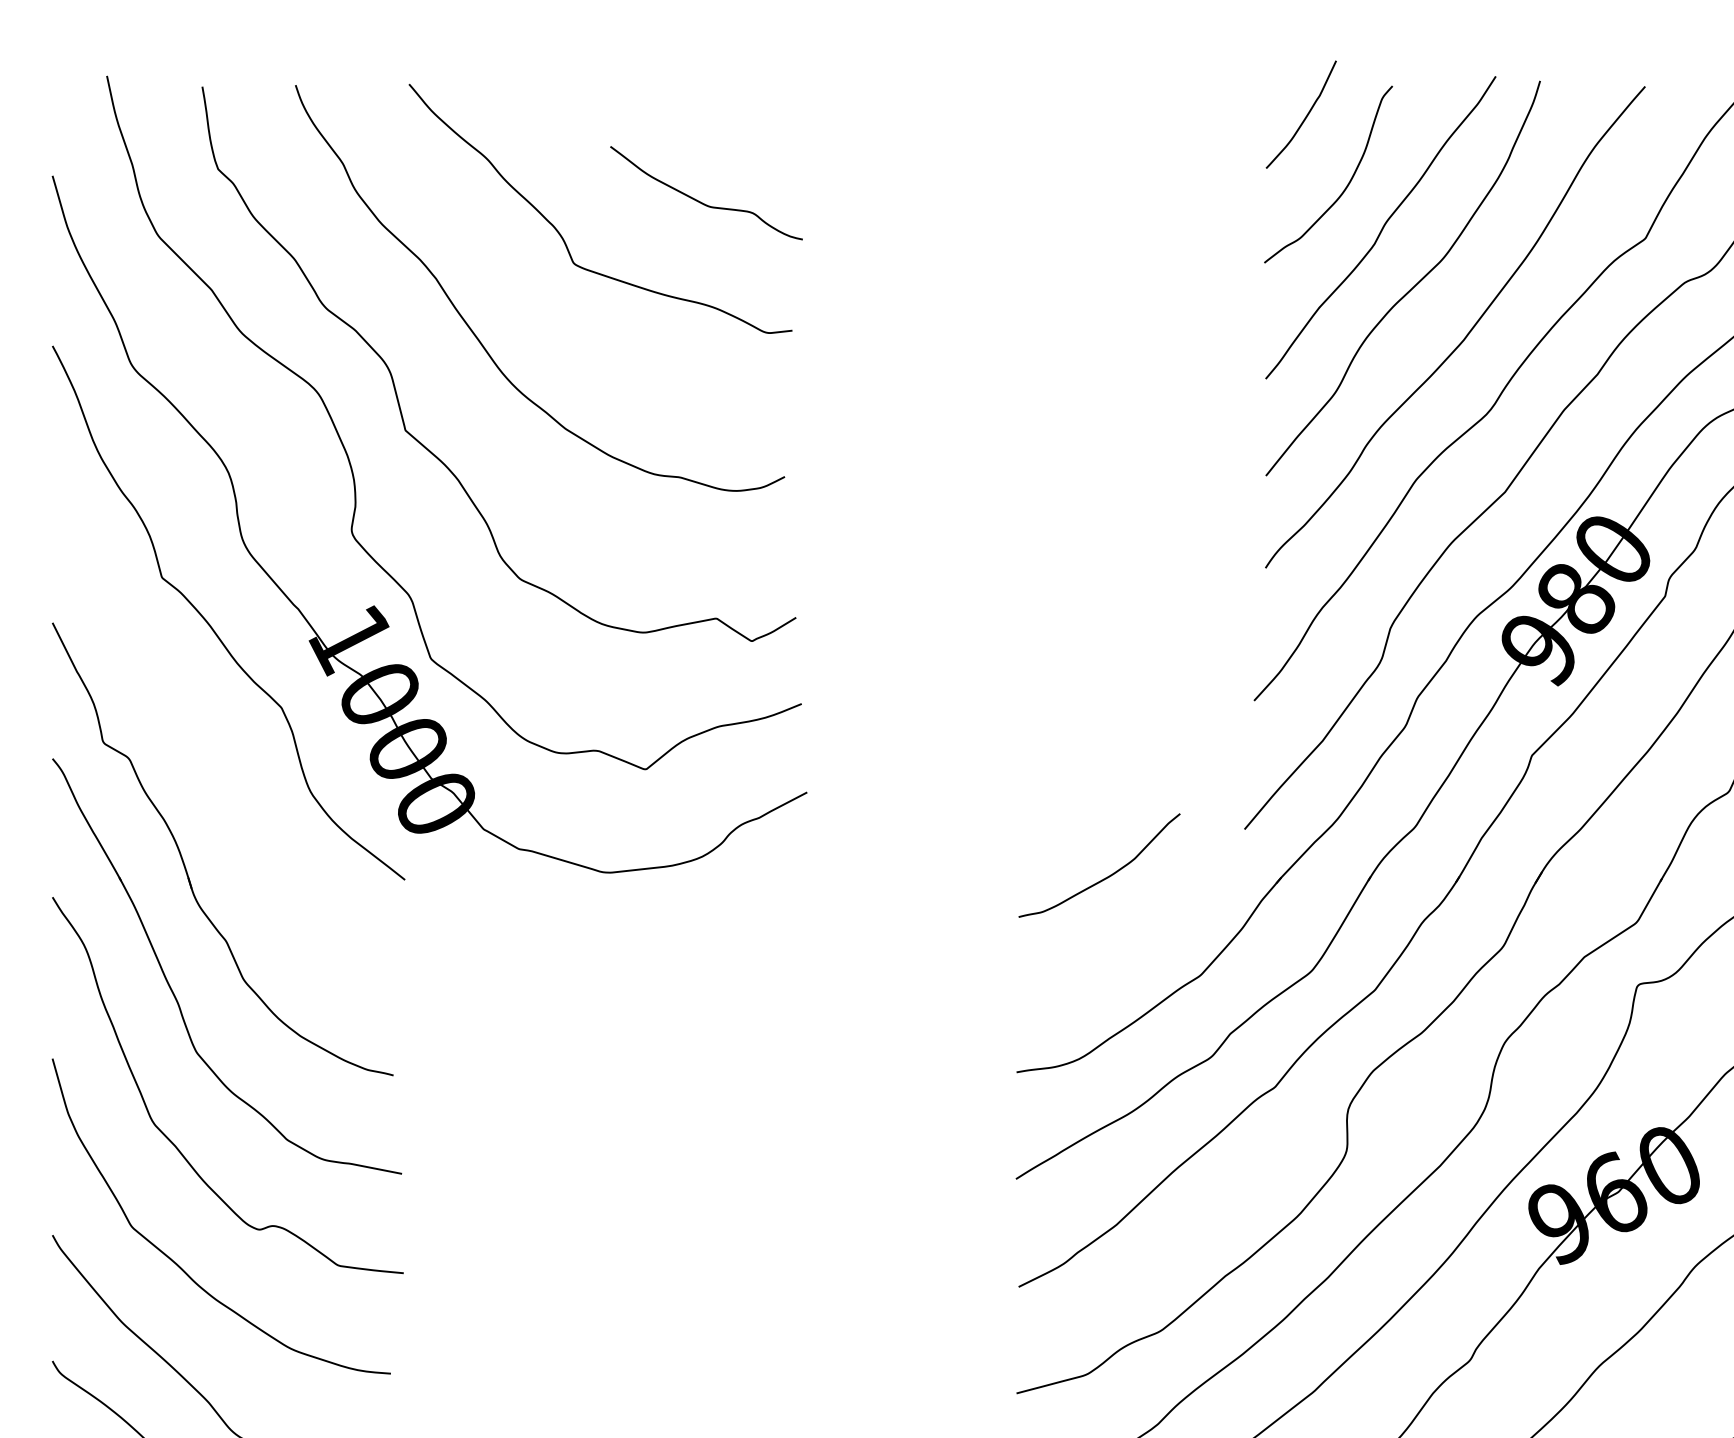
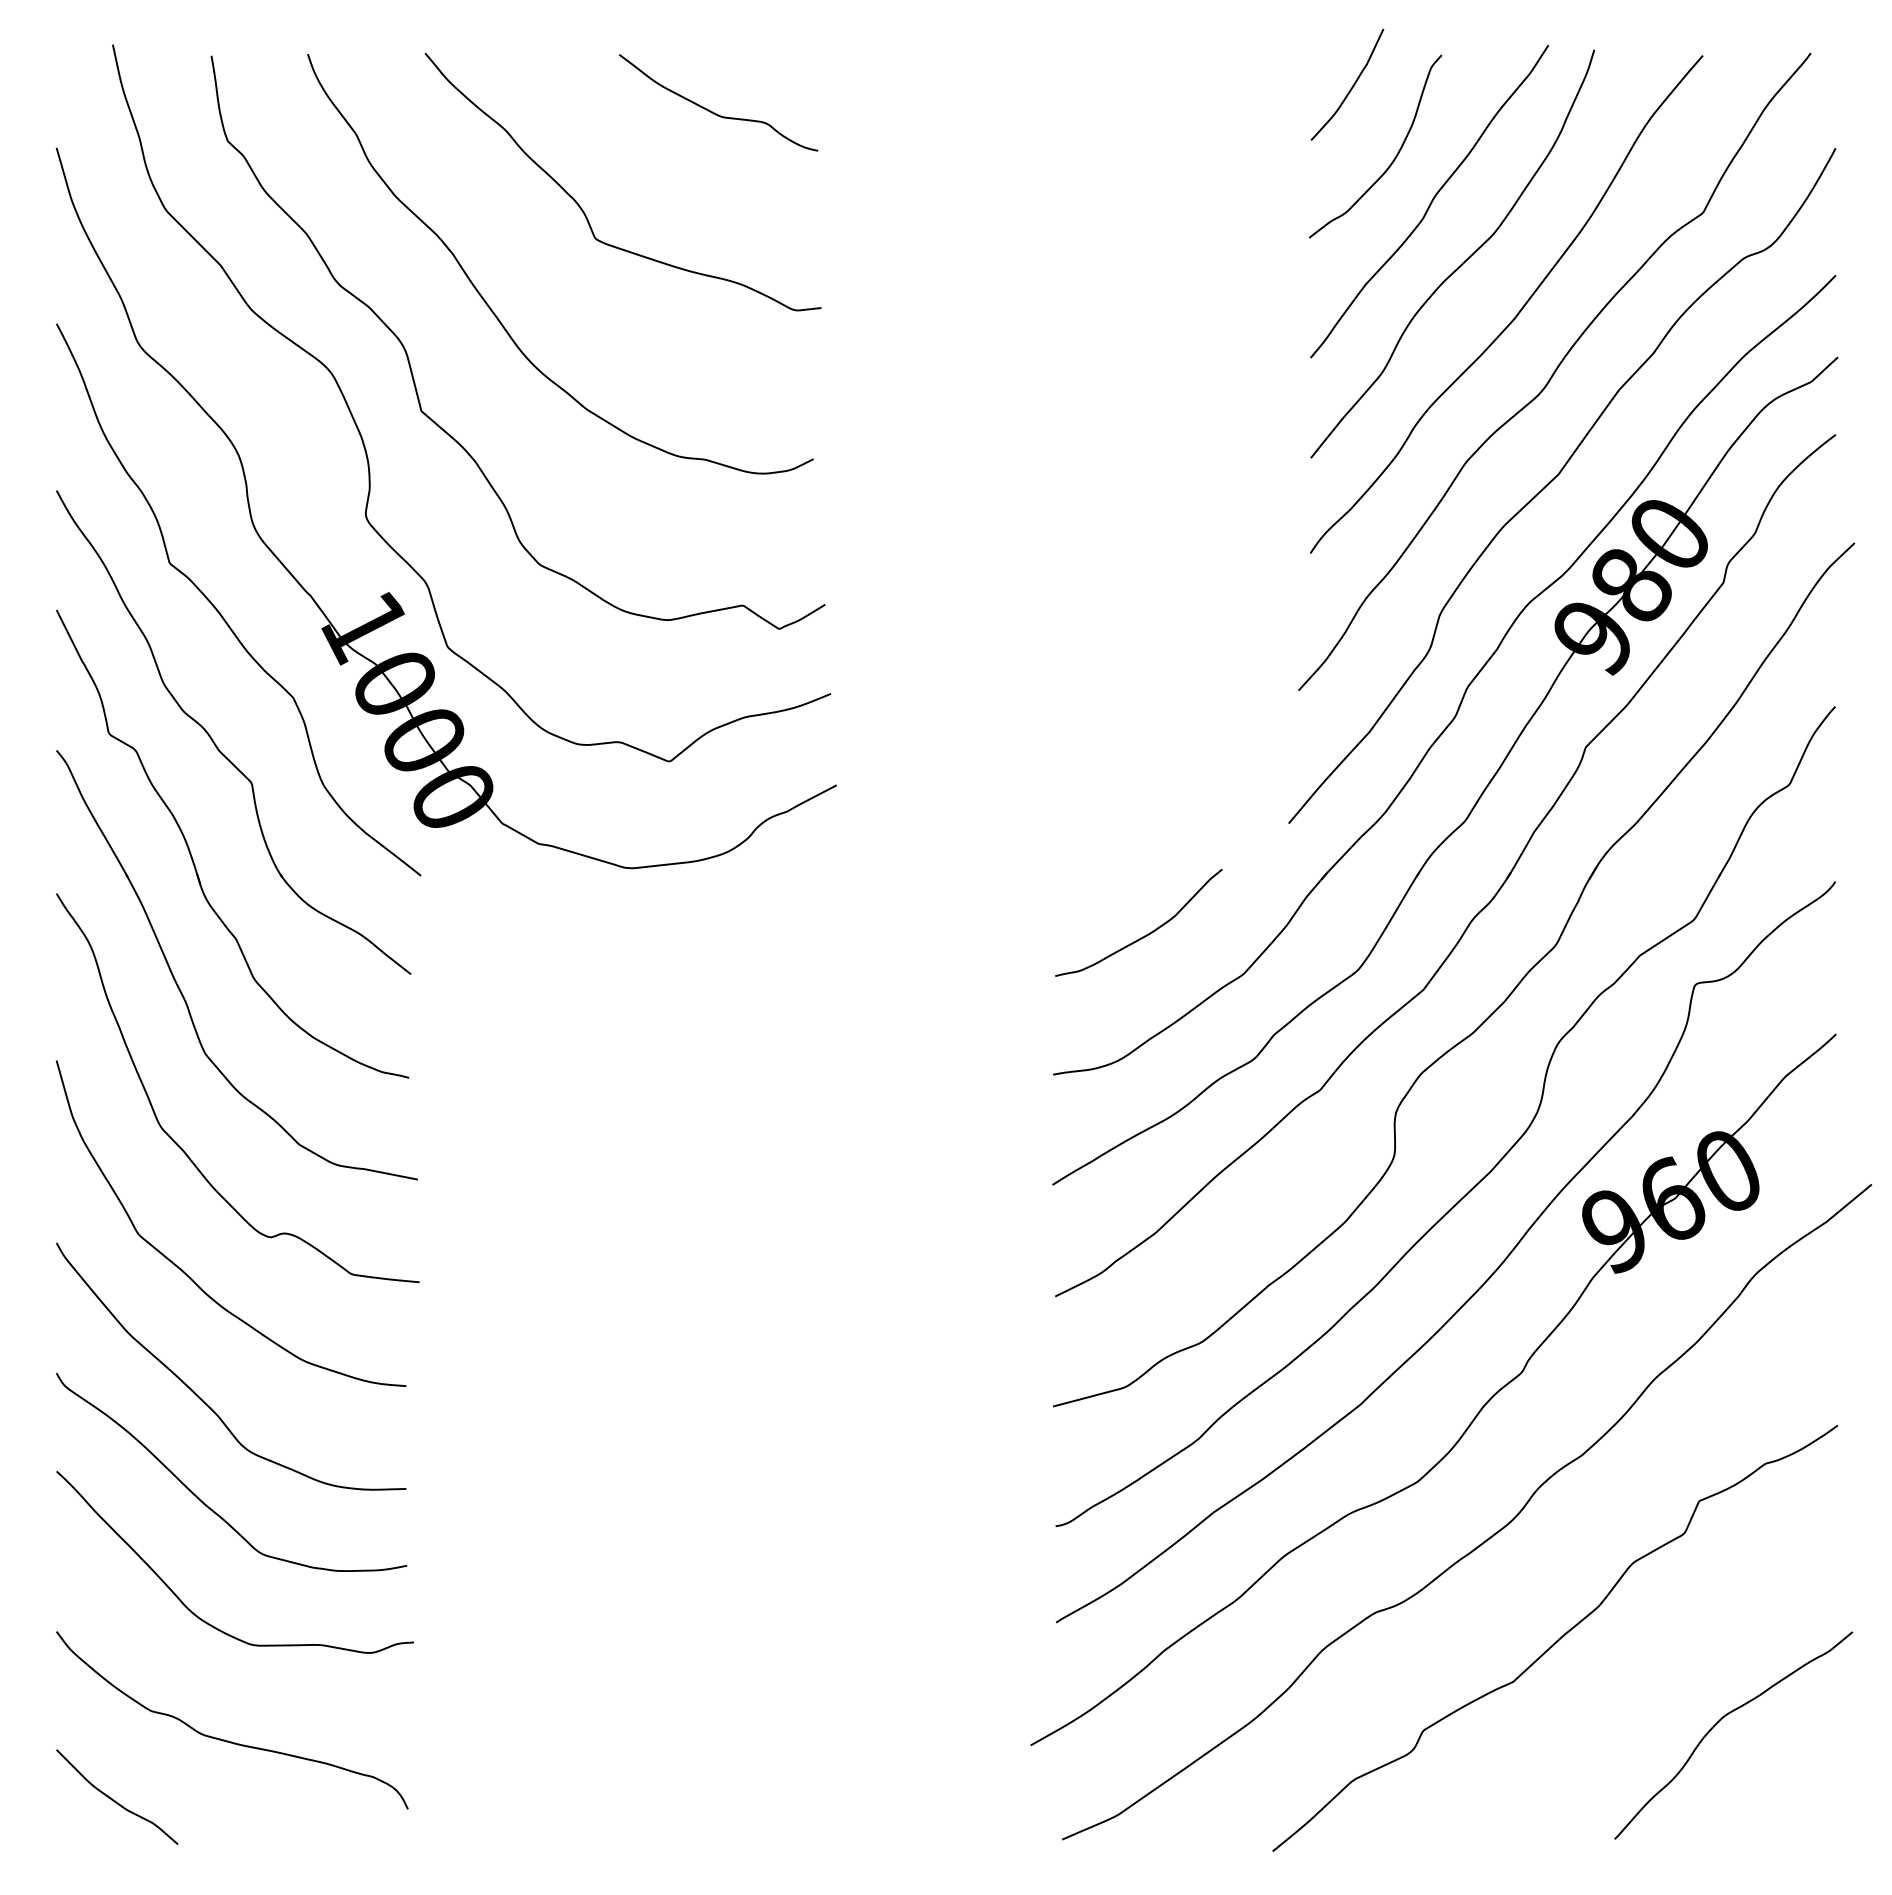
curve: (702, 202) -> (714, 112), moved
part: (207, 752) -> (216, 744), added
curve: (1105, 877) -> (1144, 935), moved

